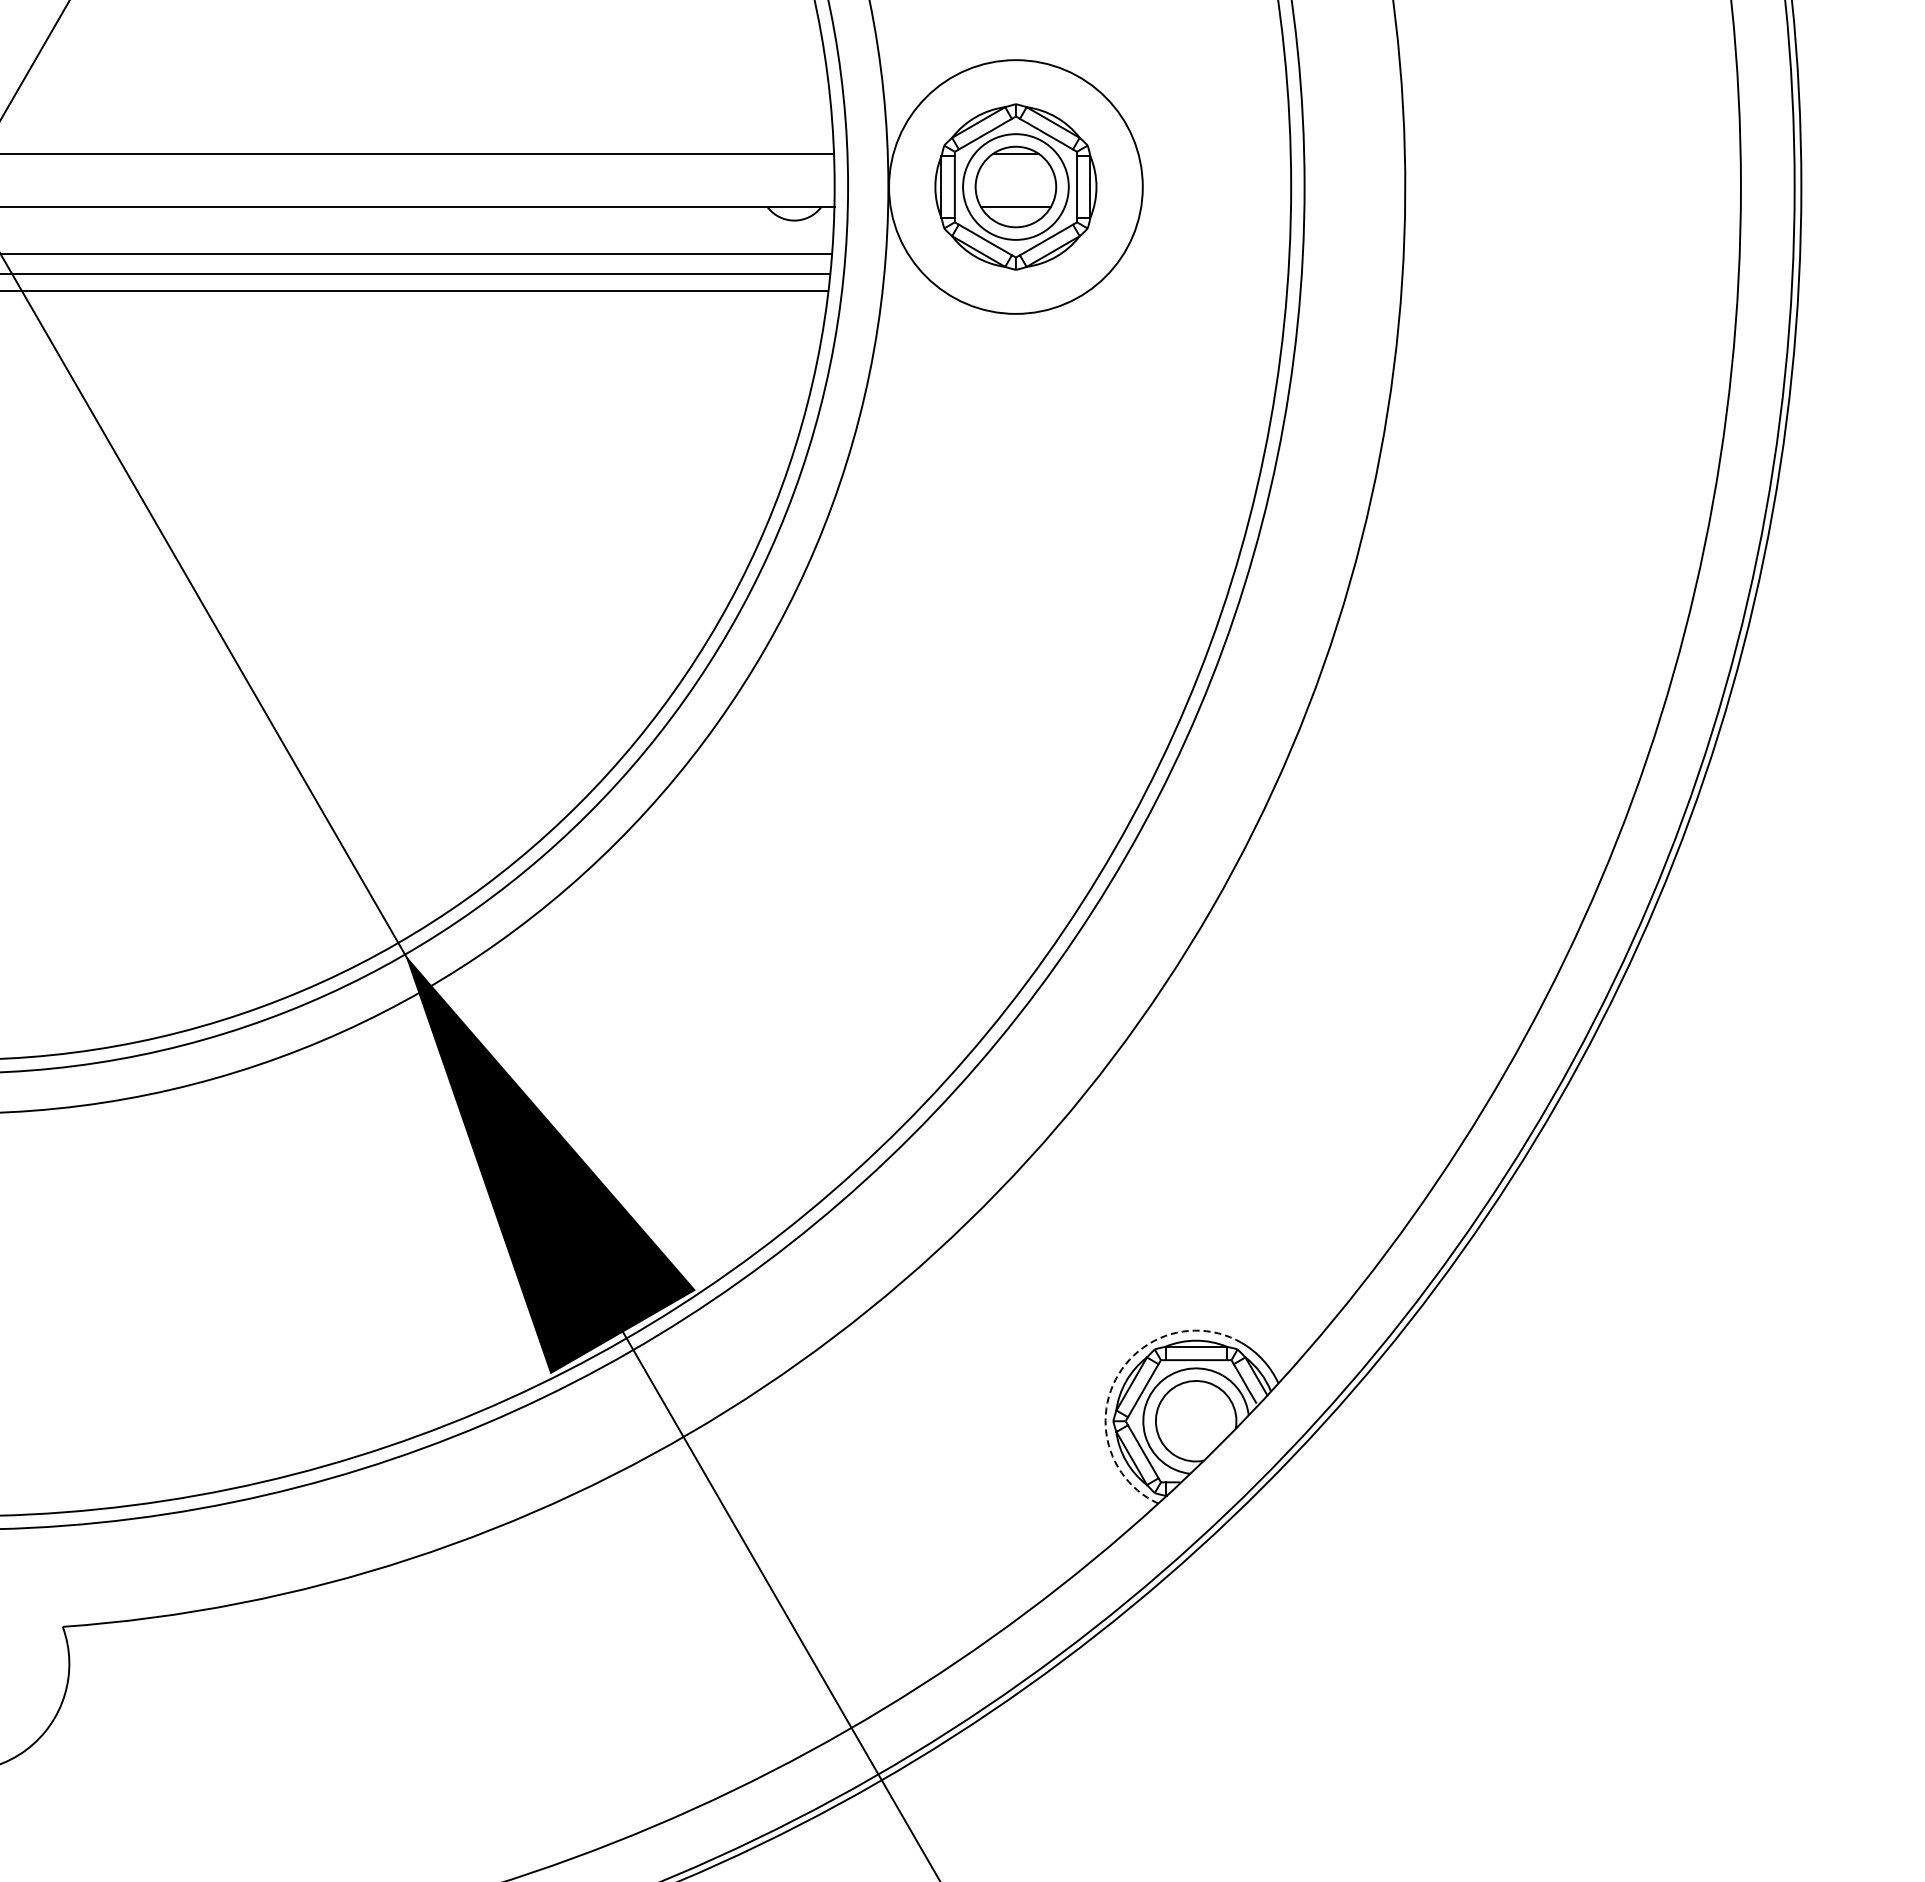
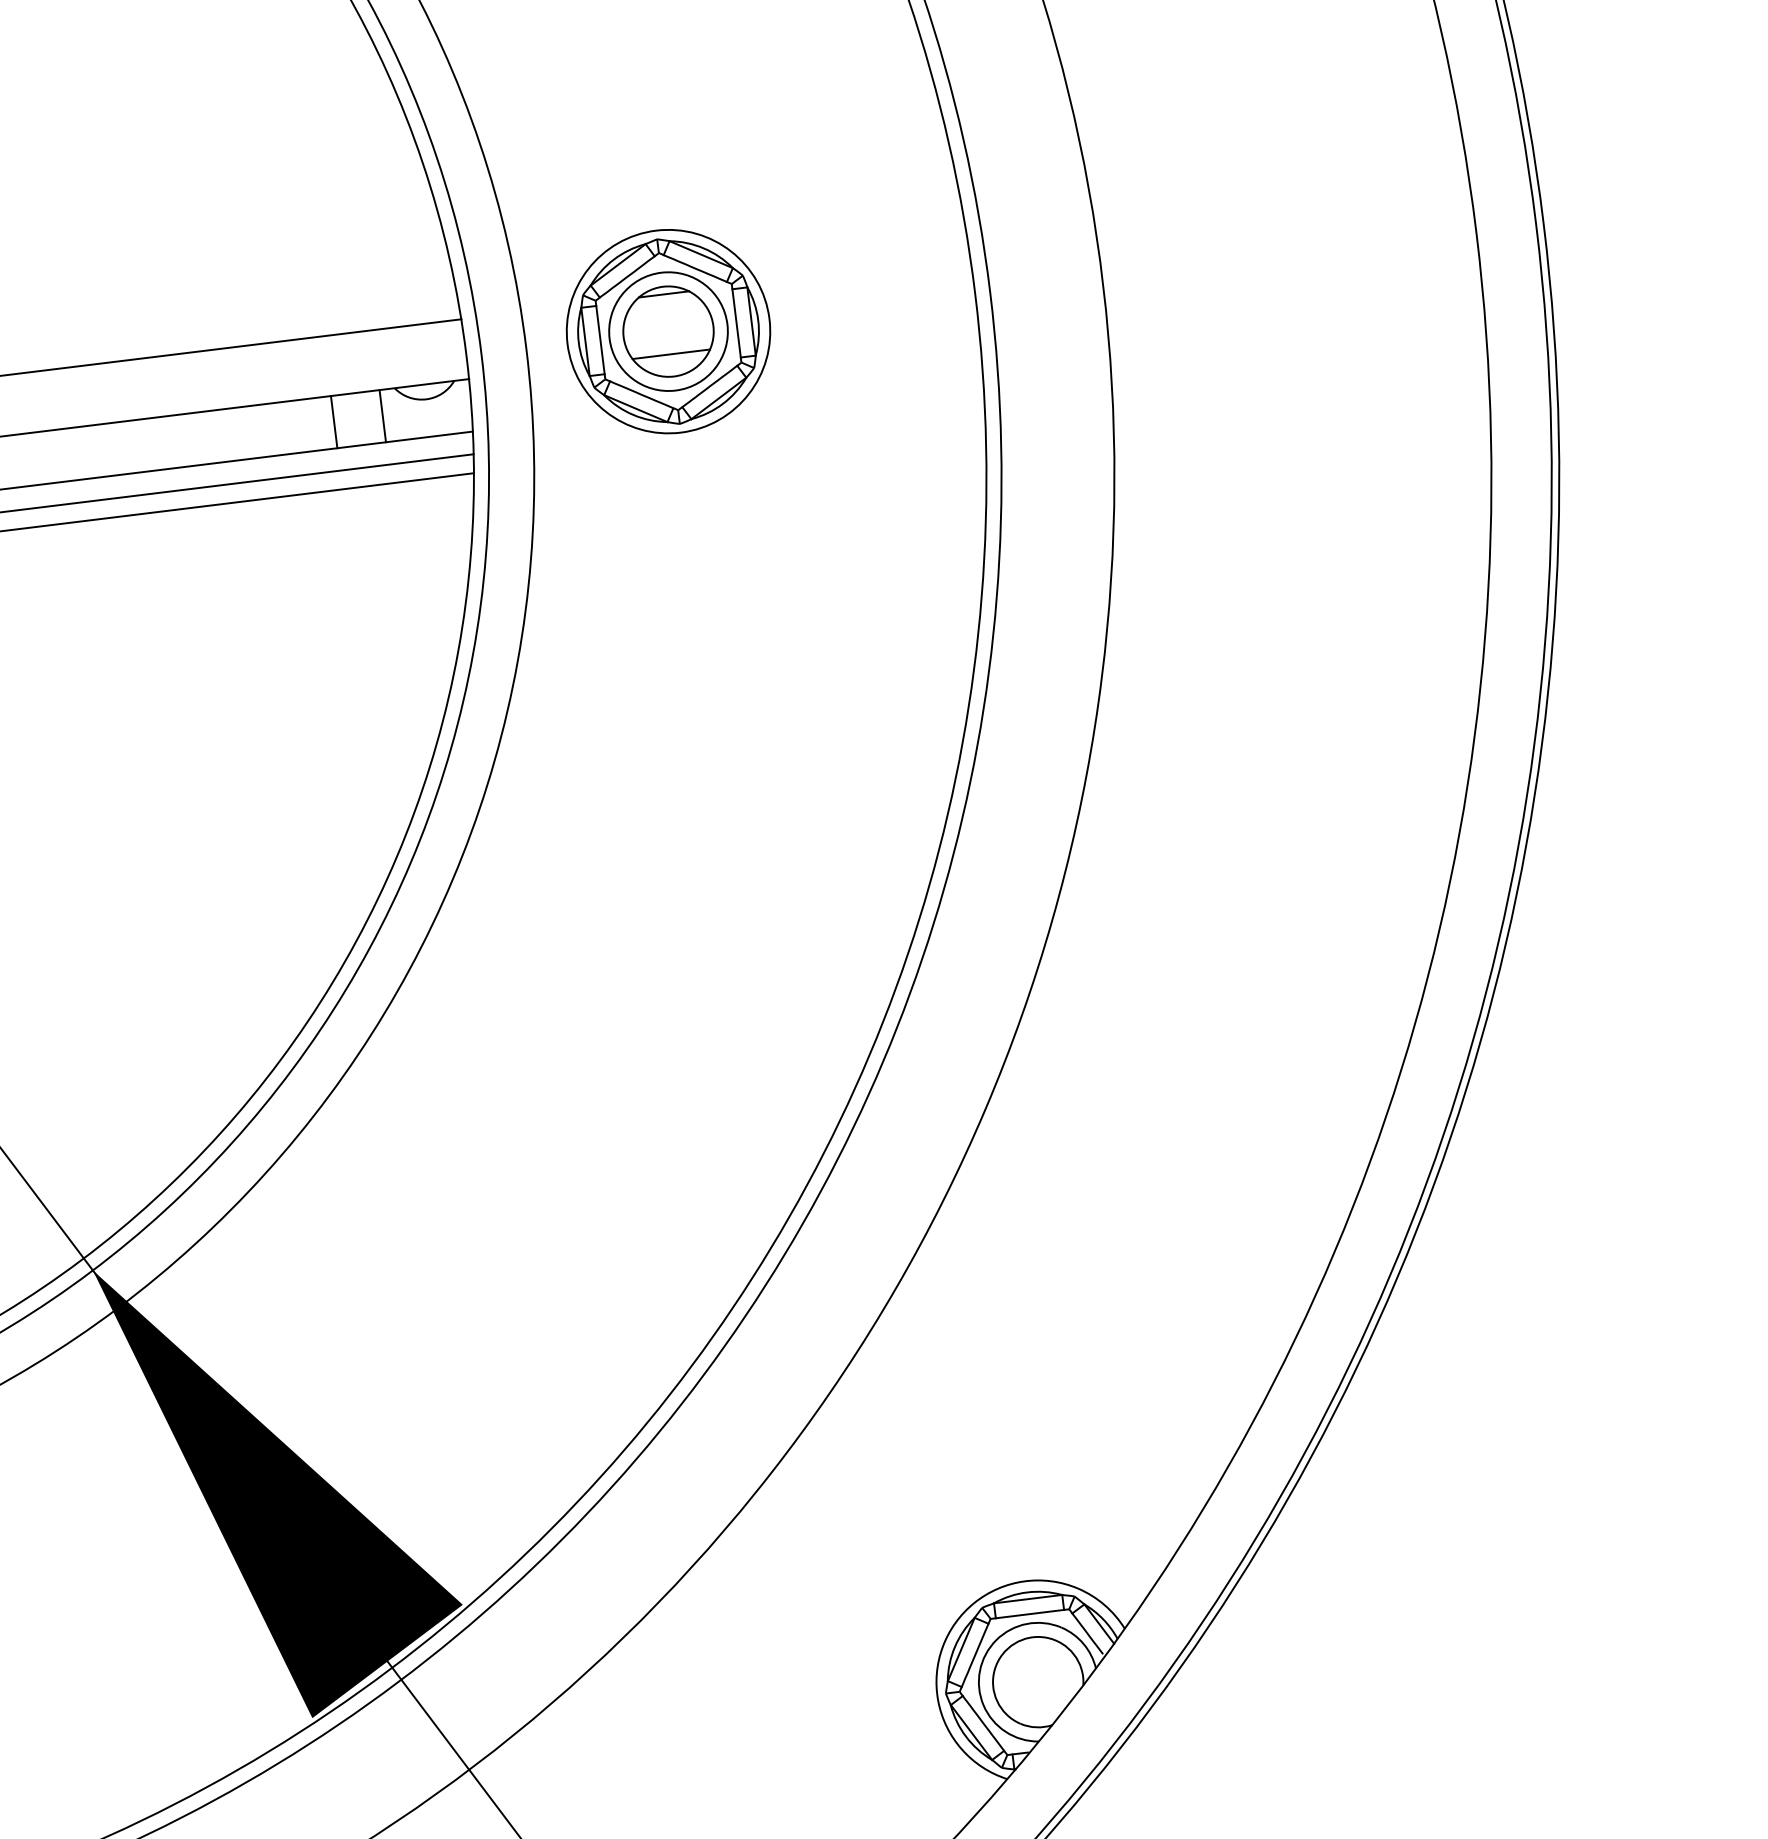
circle: (1015, 186) -> (667, 331), size x0.71
line: (710, 230) -> (334, 421), added
line: (754, 230) -> (383, 415), added
arc: (1115, 1379) -> (942, 1646), dashed -> solid

